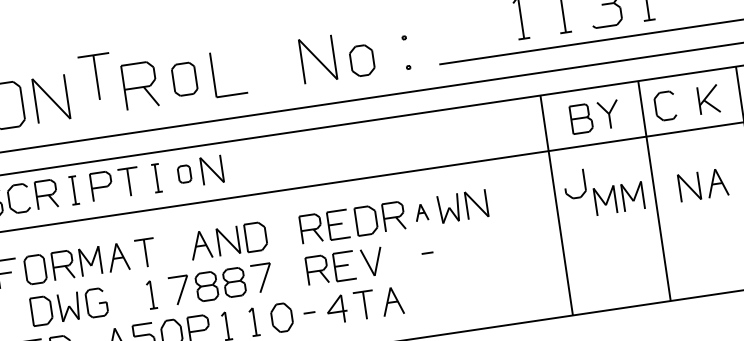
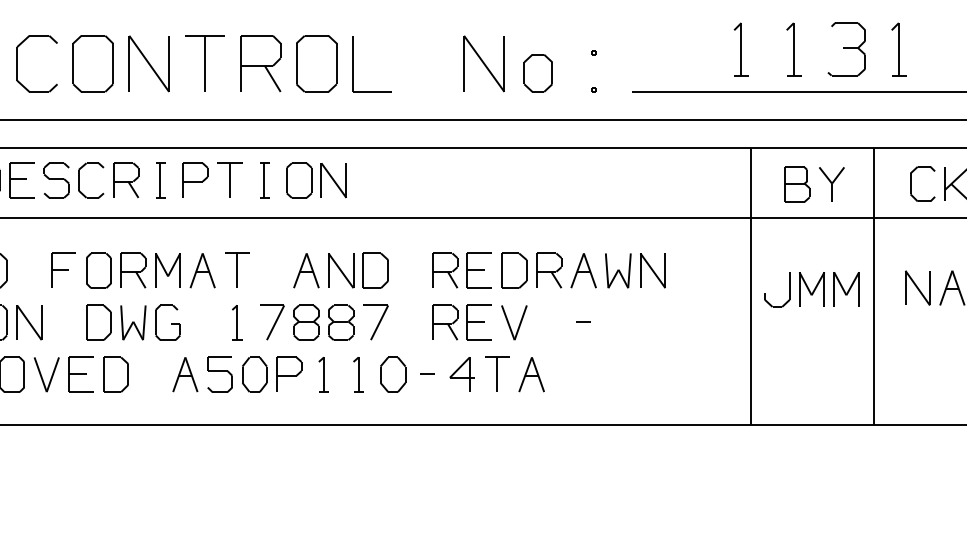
part: (96, 77) -> (204, 63), moved
part: (184, 78) -> (316, 63), size x1.43
part: (656, 106) -> (911, 183), moved
part: (184, 174) -> (299, 180), size x1.67
part: (584, 182) -> (789, 289), moved
part: (421, 212) -> (583, 270), size x1.67

